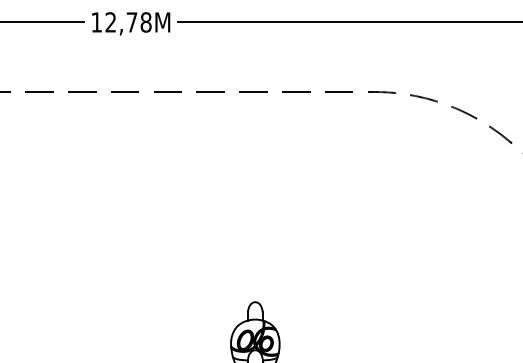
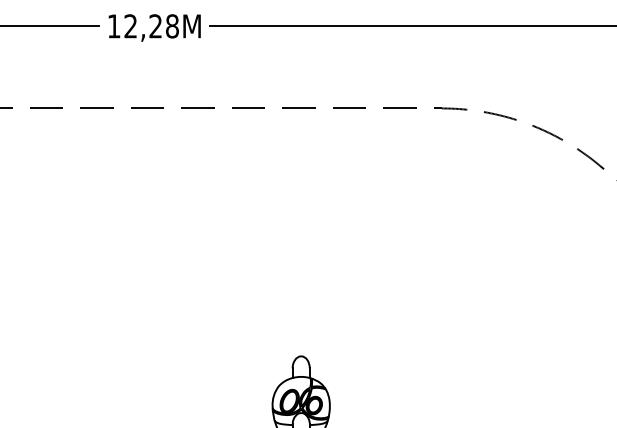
text: (131, 22) -> (155, 26), 12,78M -> 12,28M

